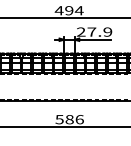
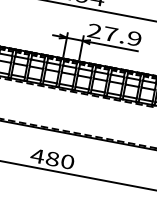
text: (69, 119) -> (52, 158), 586 -> 480

